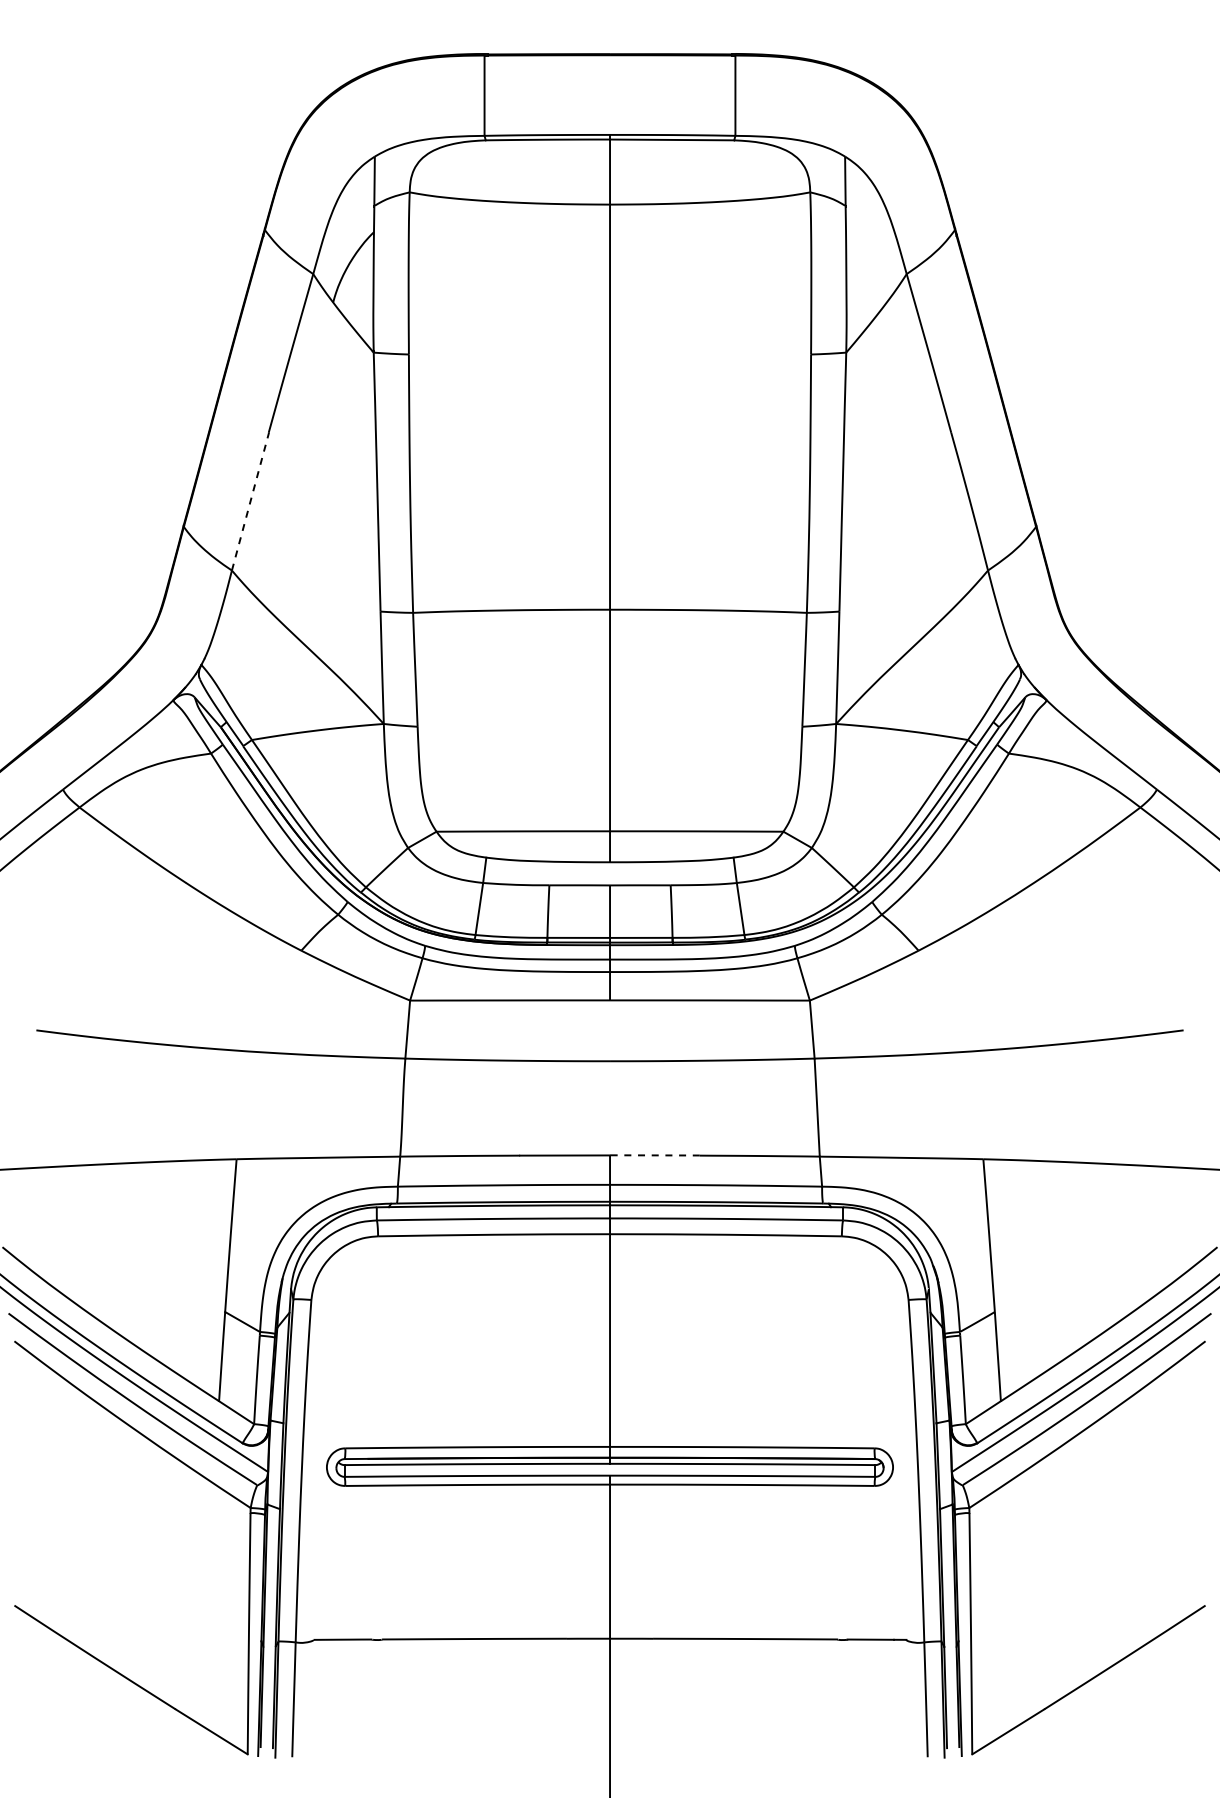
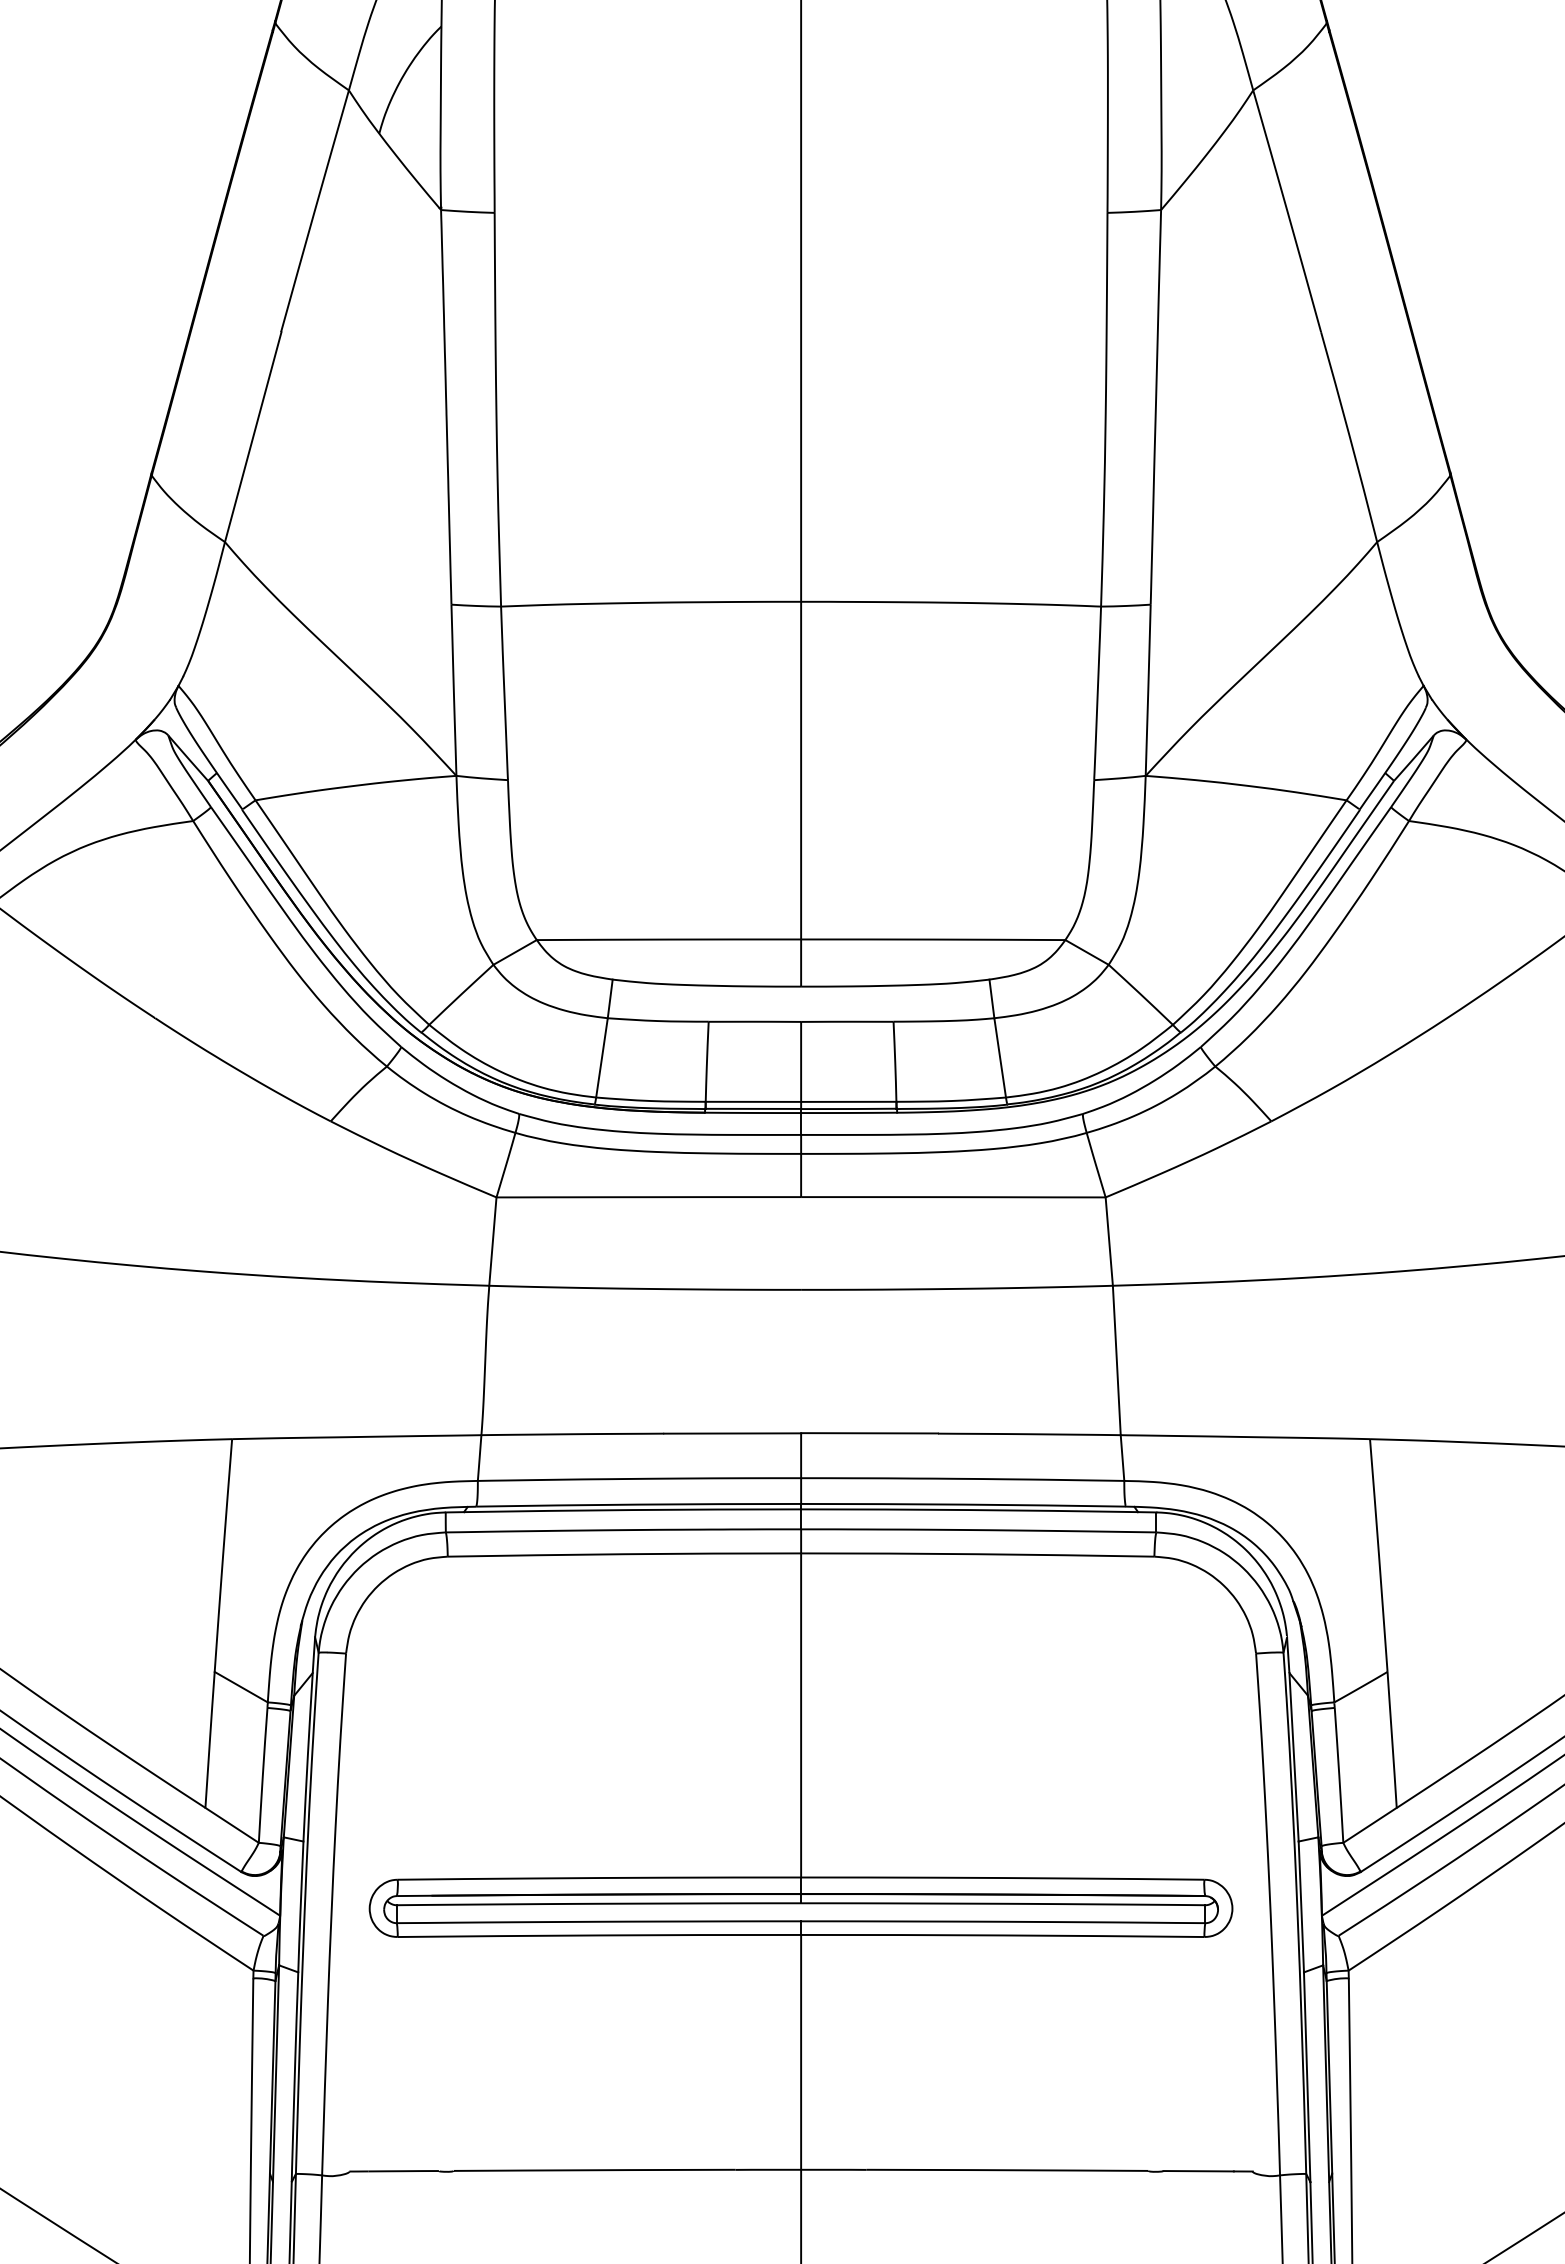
line: (250, 501) -> (253, 436), dashed -> solid
line: (654, 1155) -> (868, 1433), dashed -> solid

